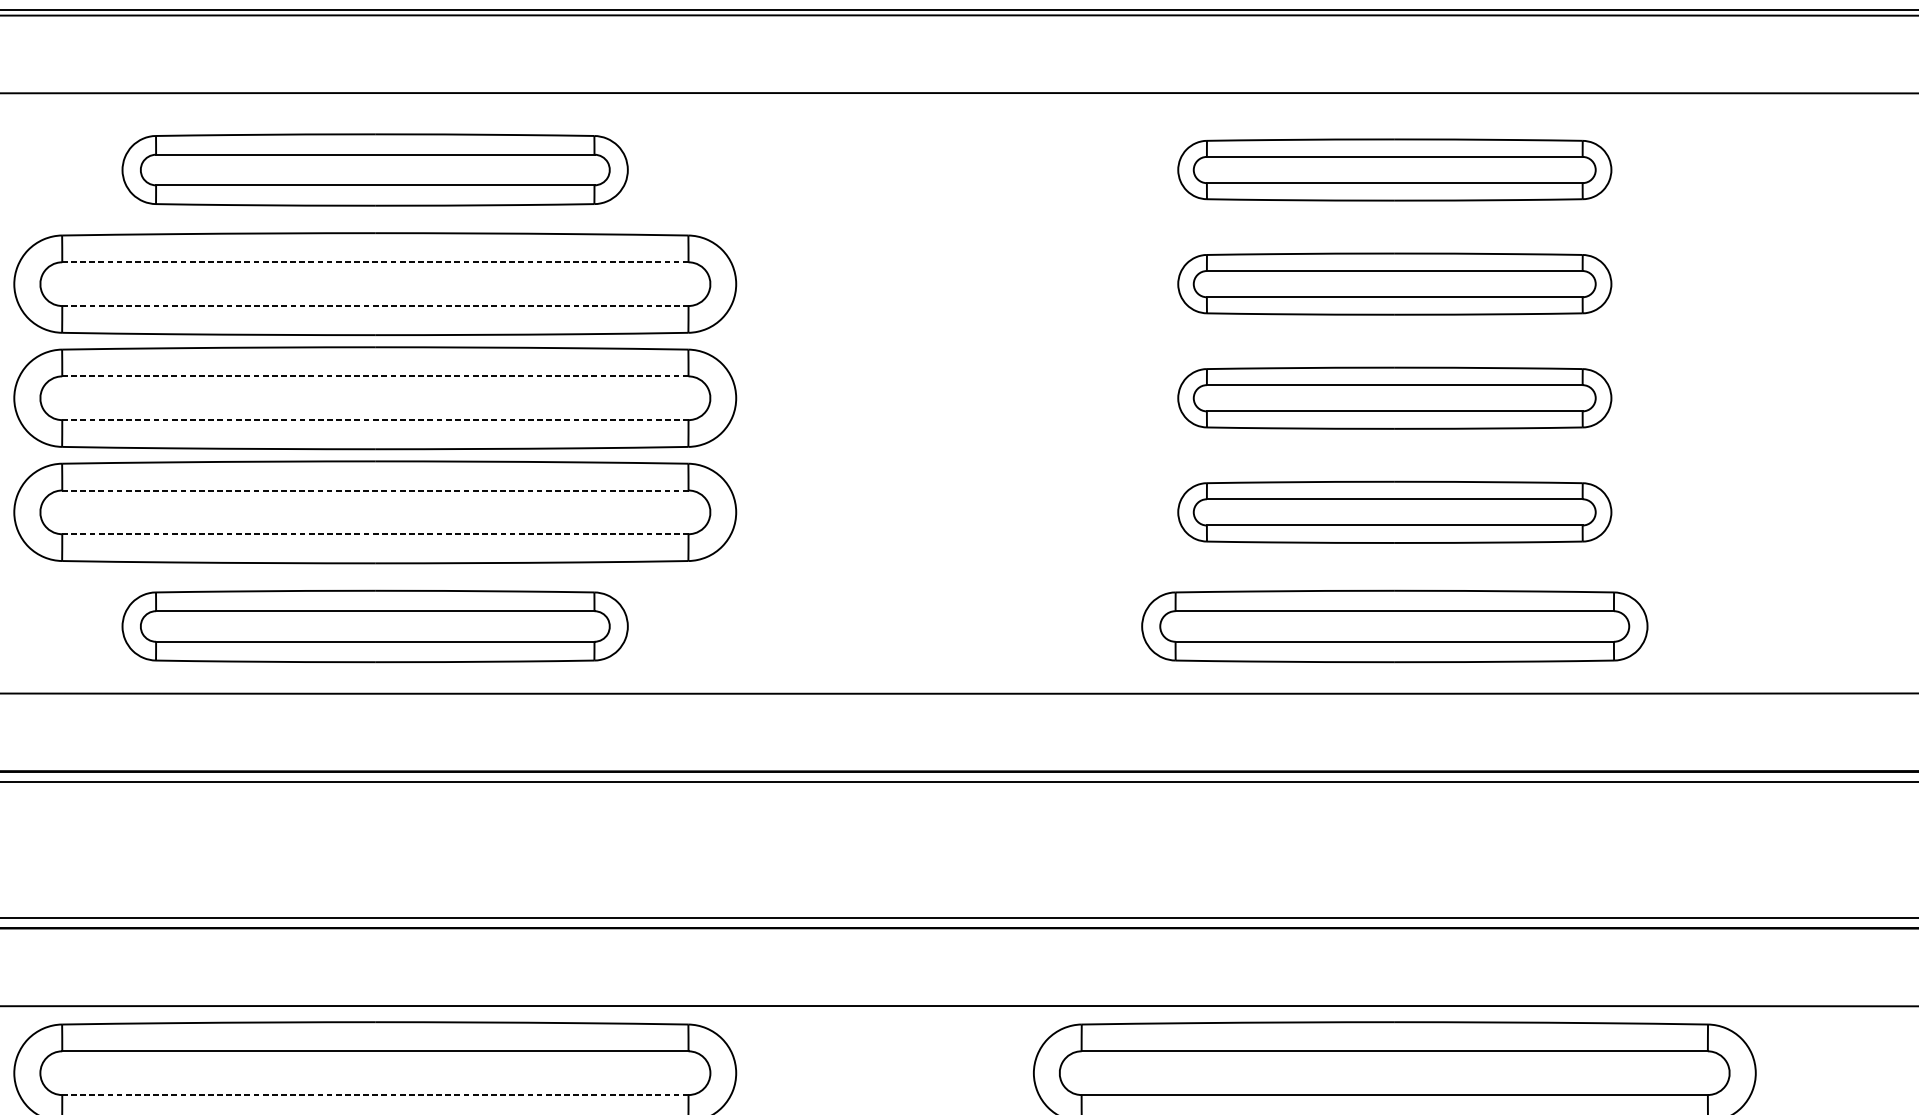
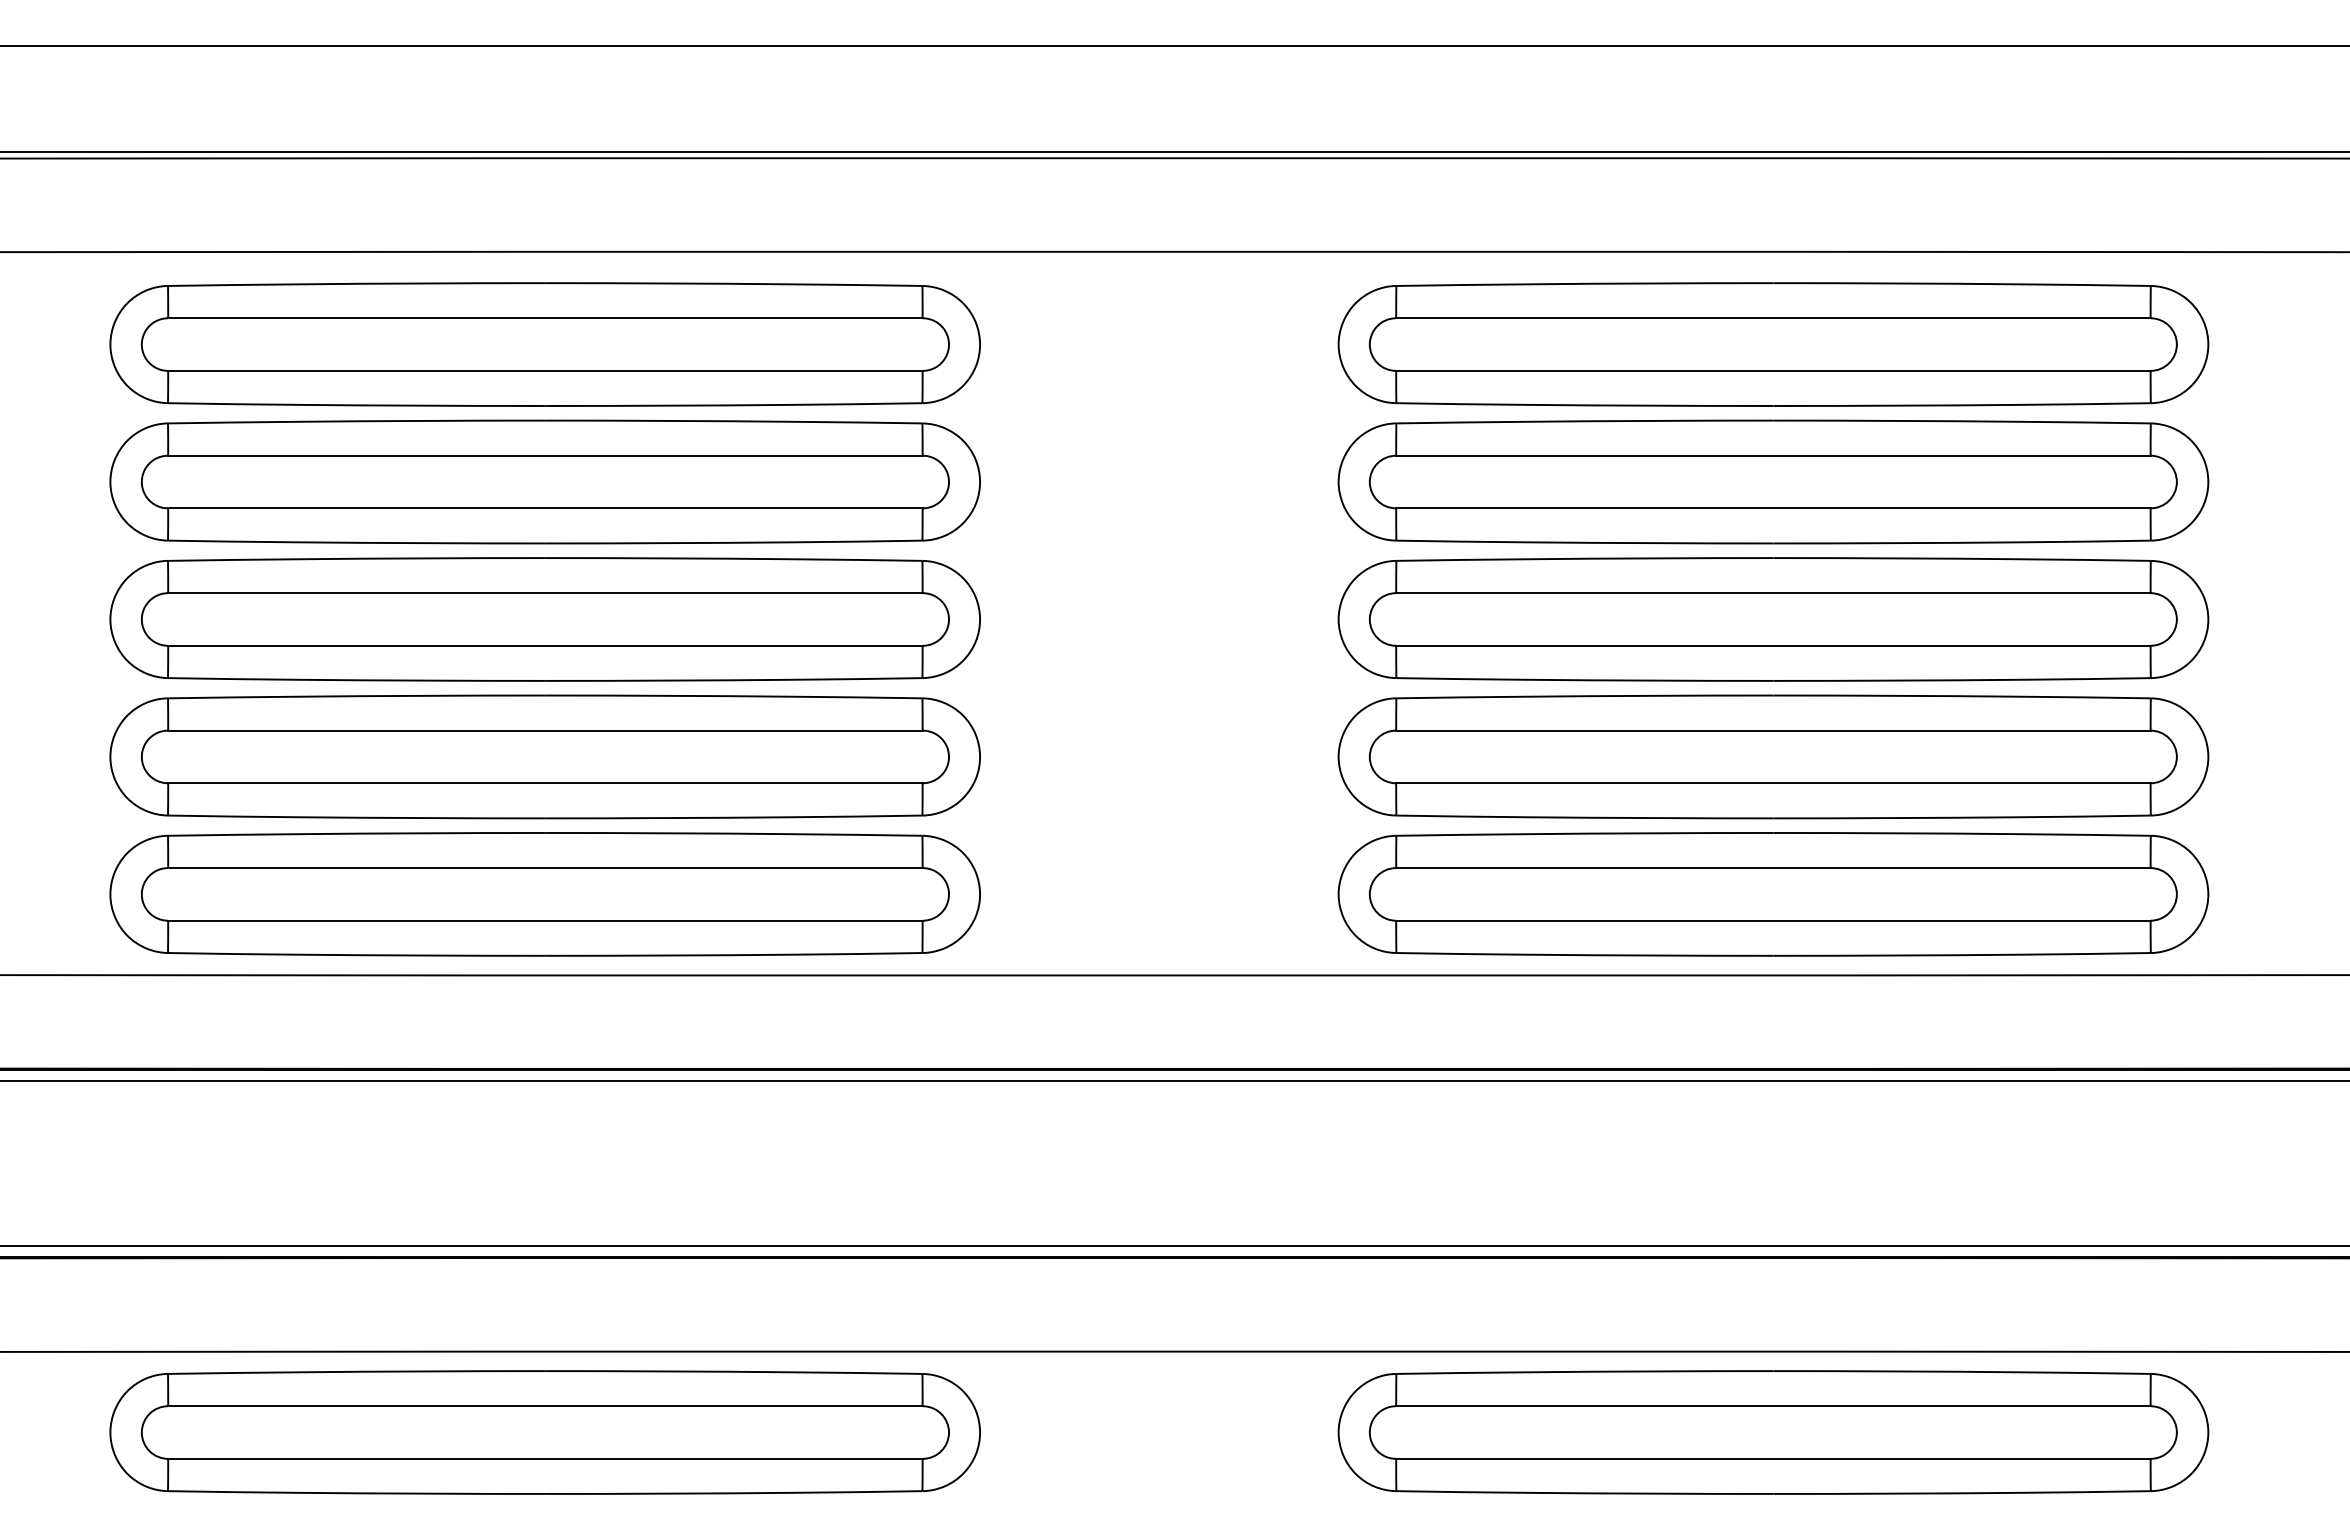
part: (374, 170) -> (544, 344), size x1.43
part: (1394, 170) -> (1773, 344), size x1.67
line: (374, 262) -> (544, 455), dashed -> solid
part: (1394, 283) -> (1773, 481), size x1.67
line: (375, 306) -> (545, 508), dashed -> solid
line: (374, 376) -> (544, 593), dashed -> solid
part: (1394, 398) -> (1773, 619), size x1.67
line: (375, 419) -> (545, 645), dashed -> solid
line: (374, 490) -> (544, 730), dashed -> solid
part: (1394, 512) -> (1773, 756), size x1.67
line: (375, 534) -> (545, 783), dashed -> solid
part: (374, 626) -> (544, 894), size x1.43
part: (1394, 626) -> (1773, 894), size x1.43
line: (374, 1094) -> (544, 1458), dashed -> solid

